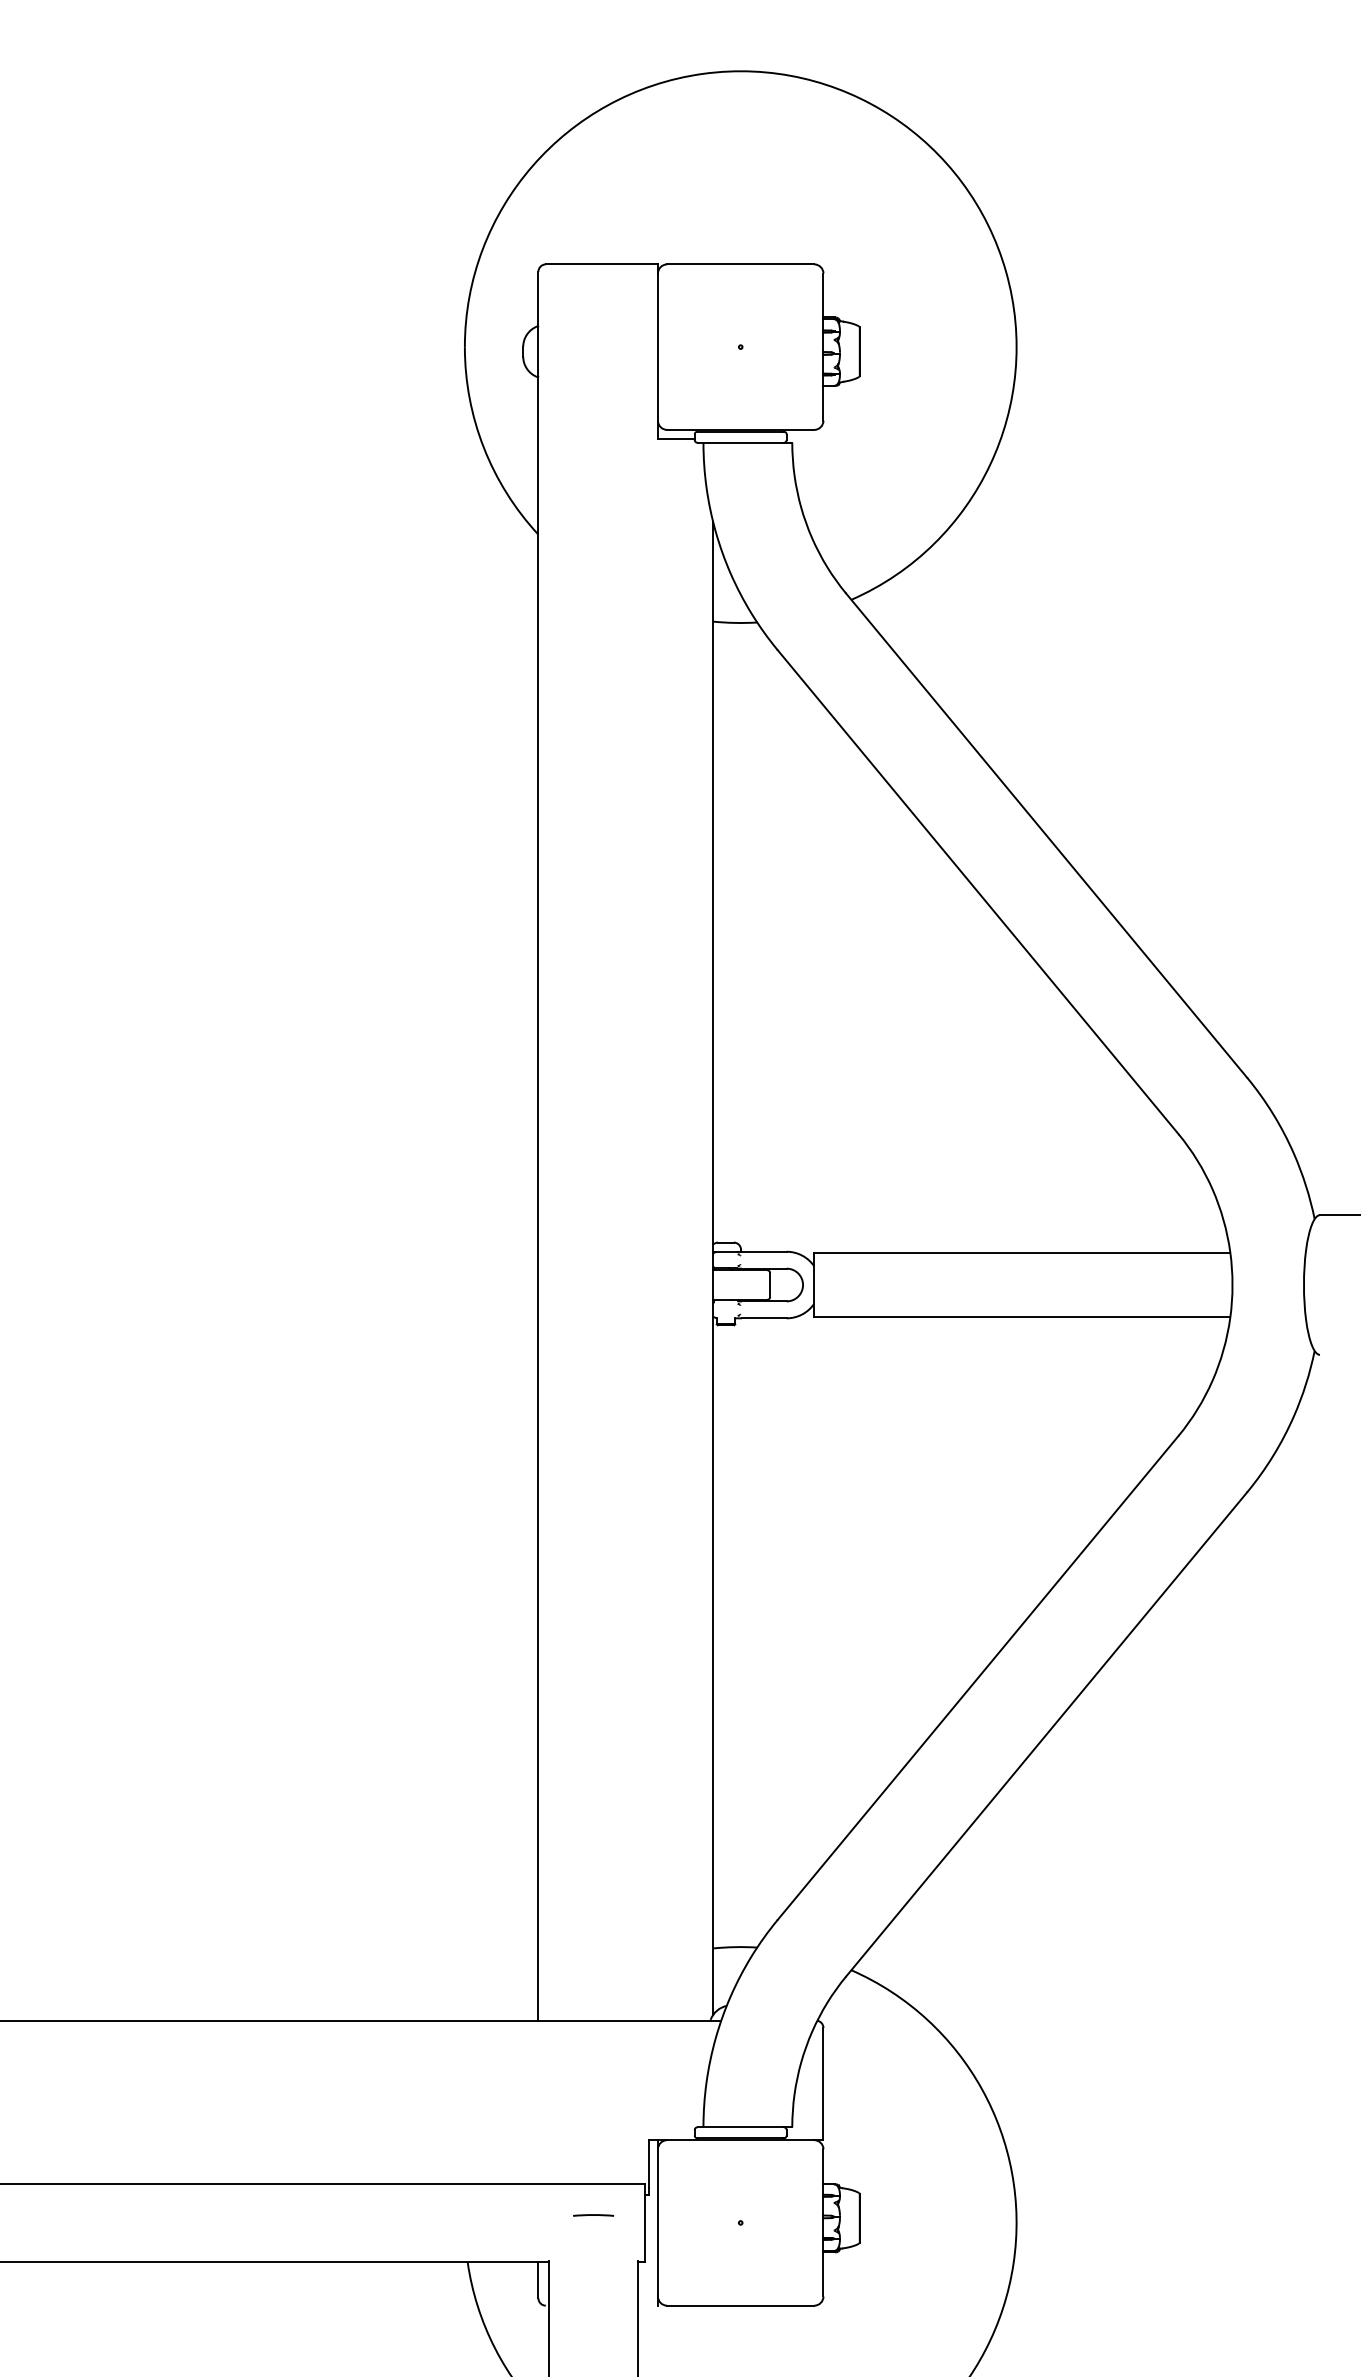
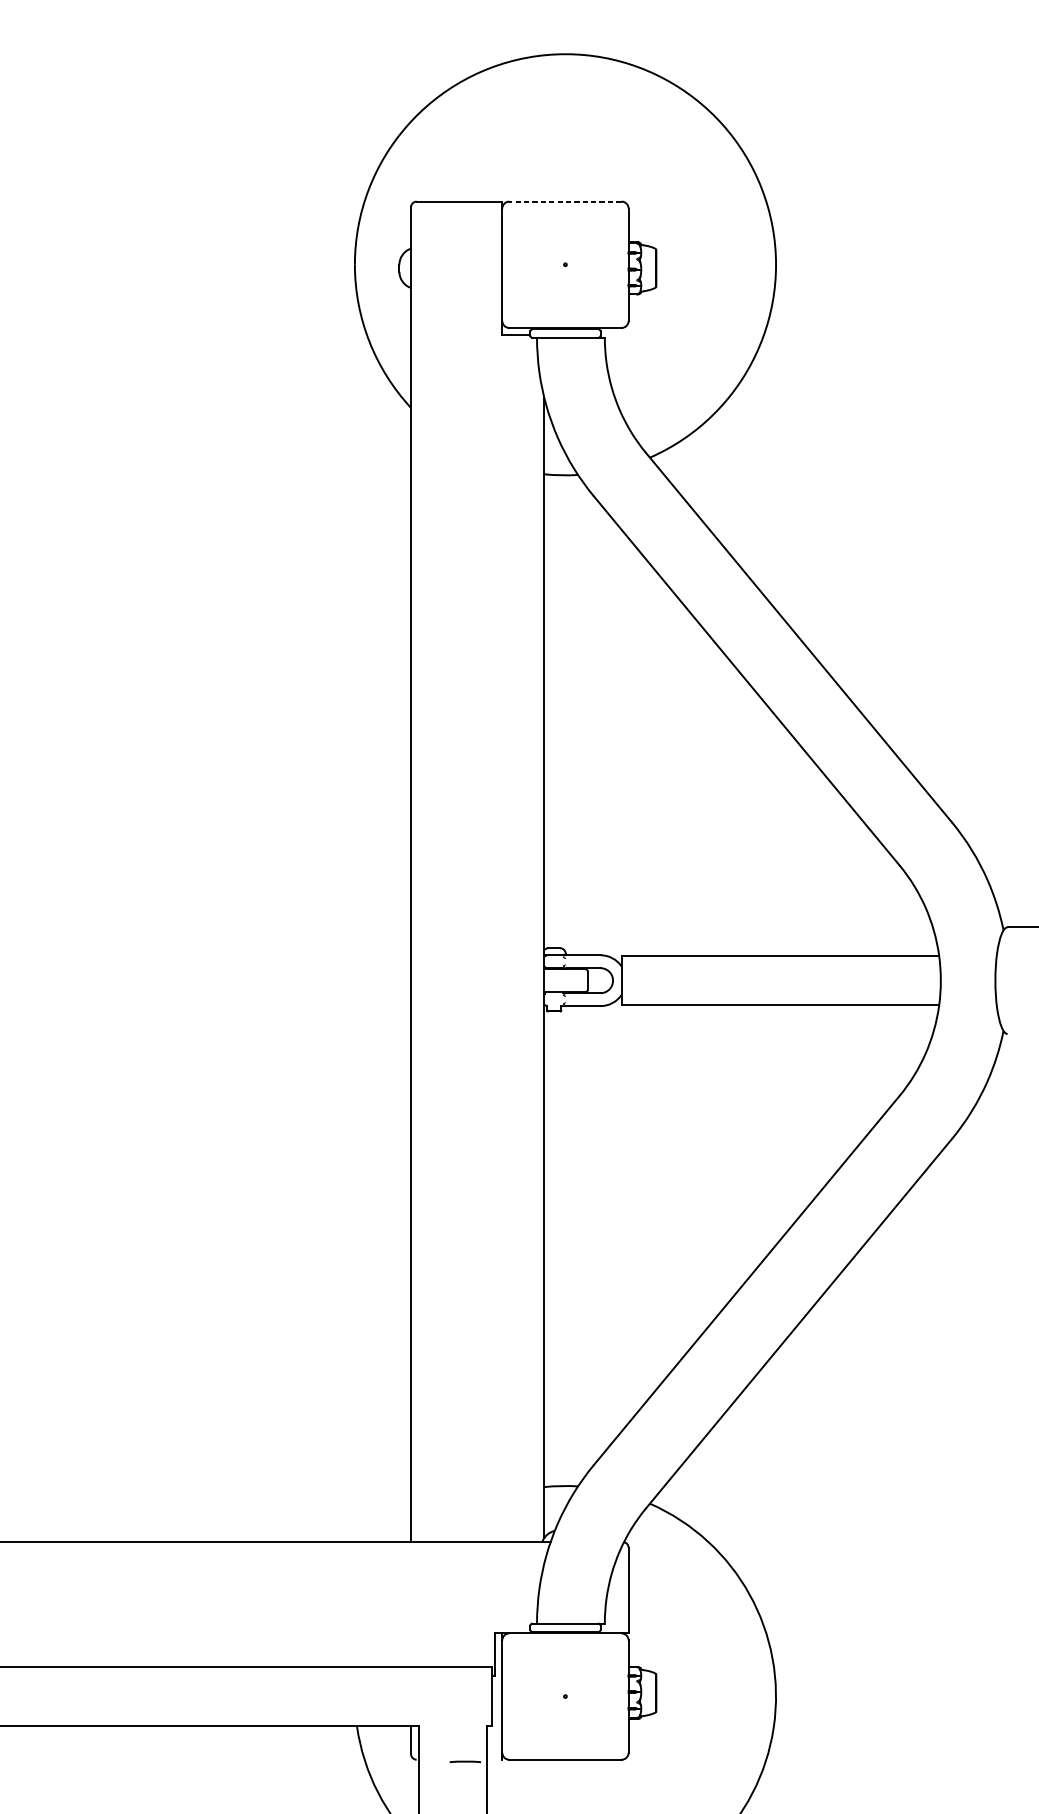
line: (740, 264) -> (565, 201), solid -> dashed
line: (593, 2215) -> (465, 1761), moved

